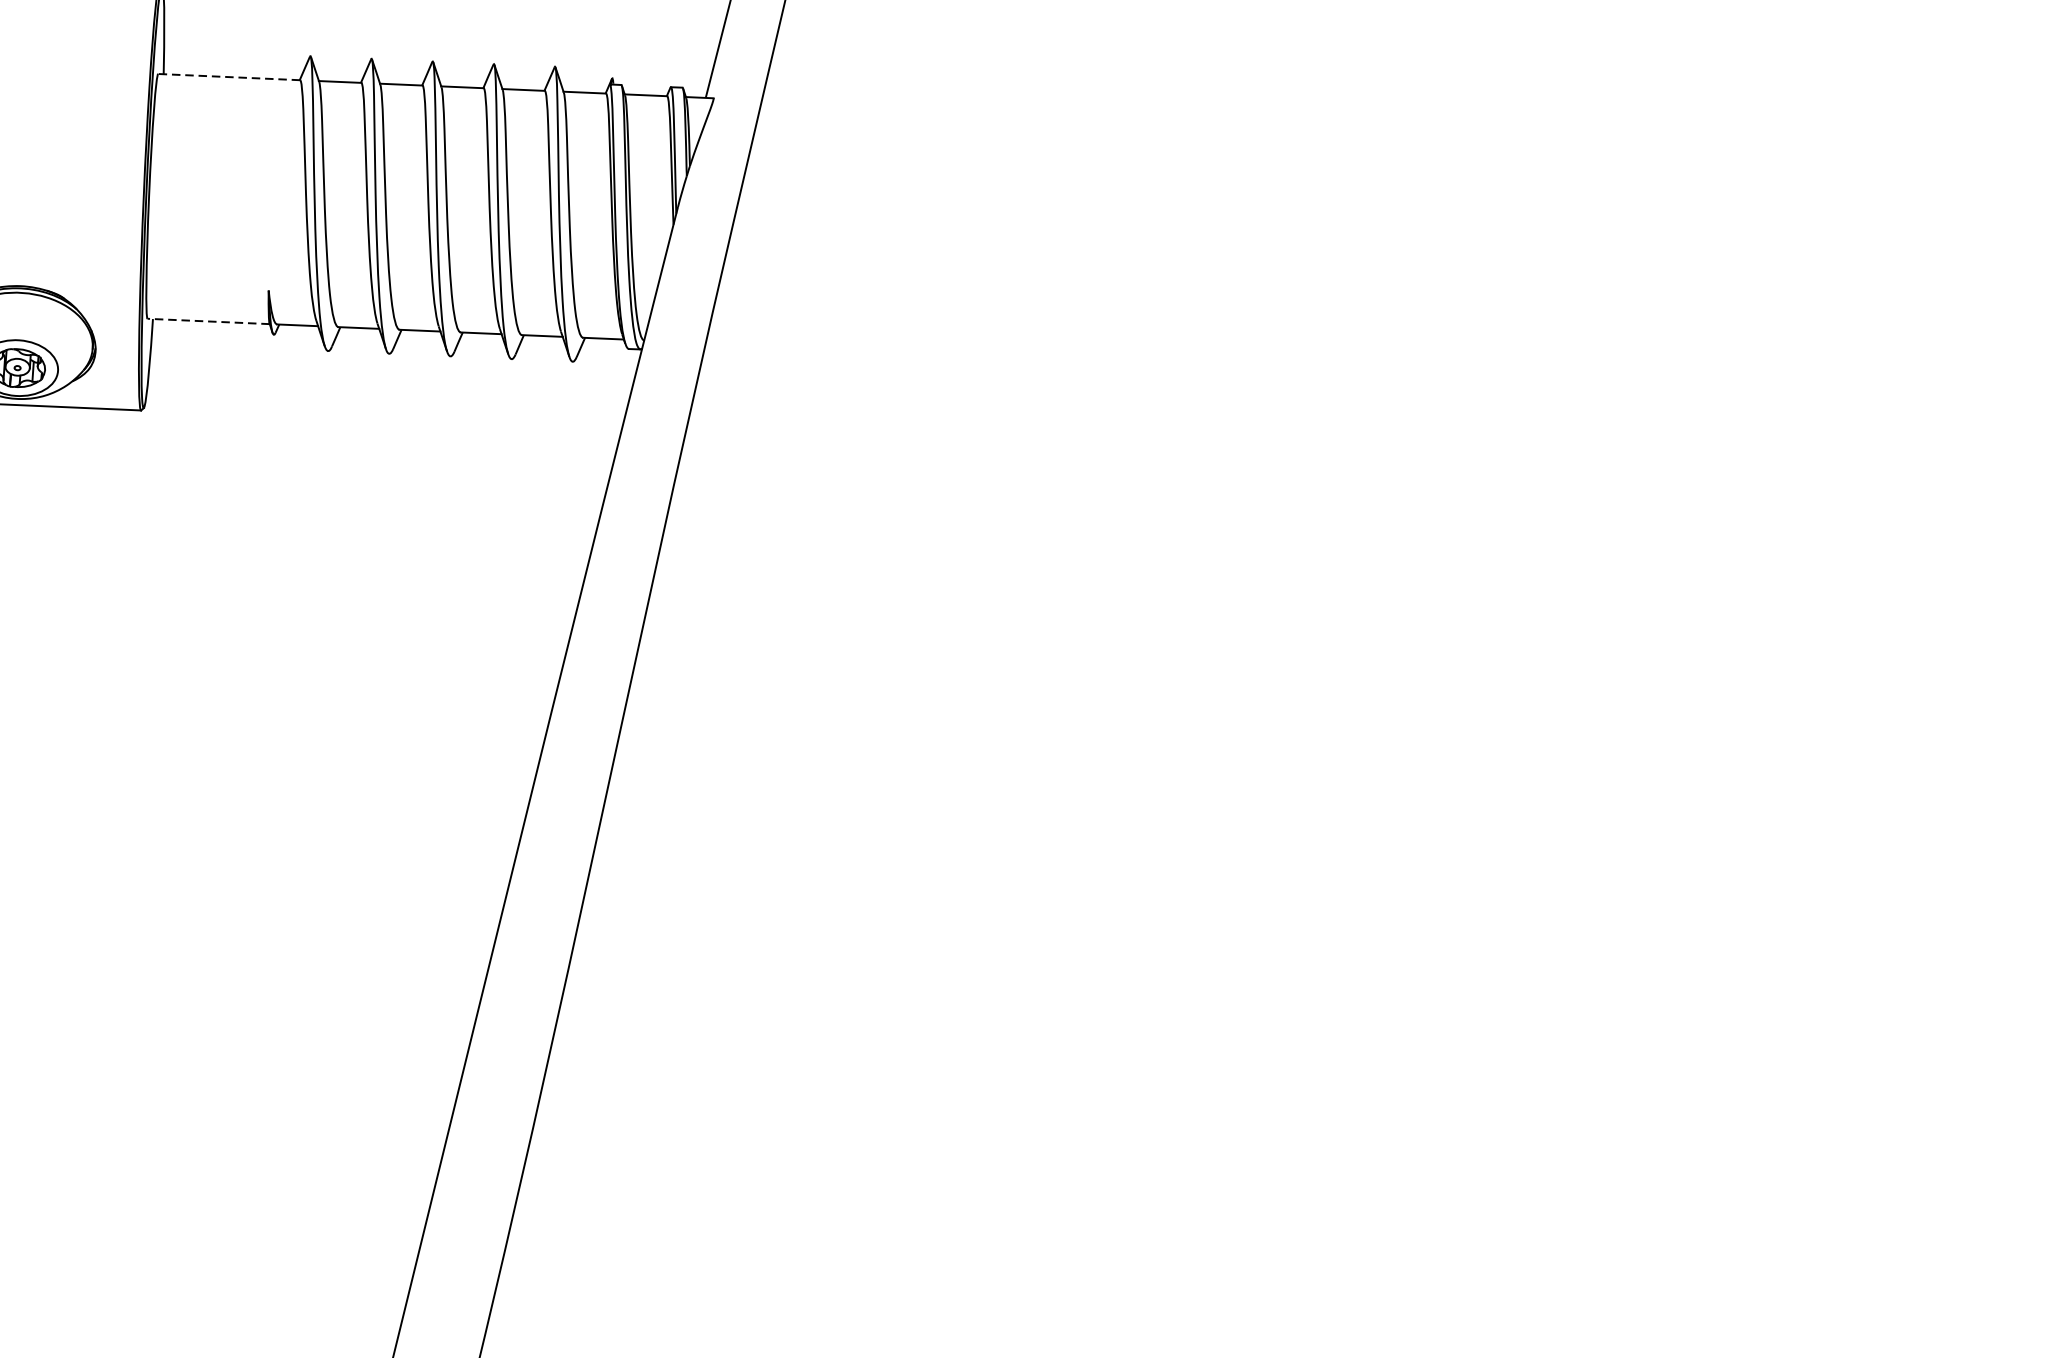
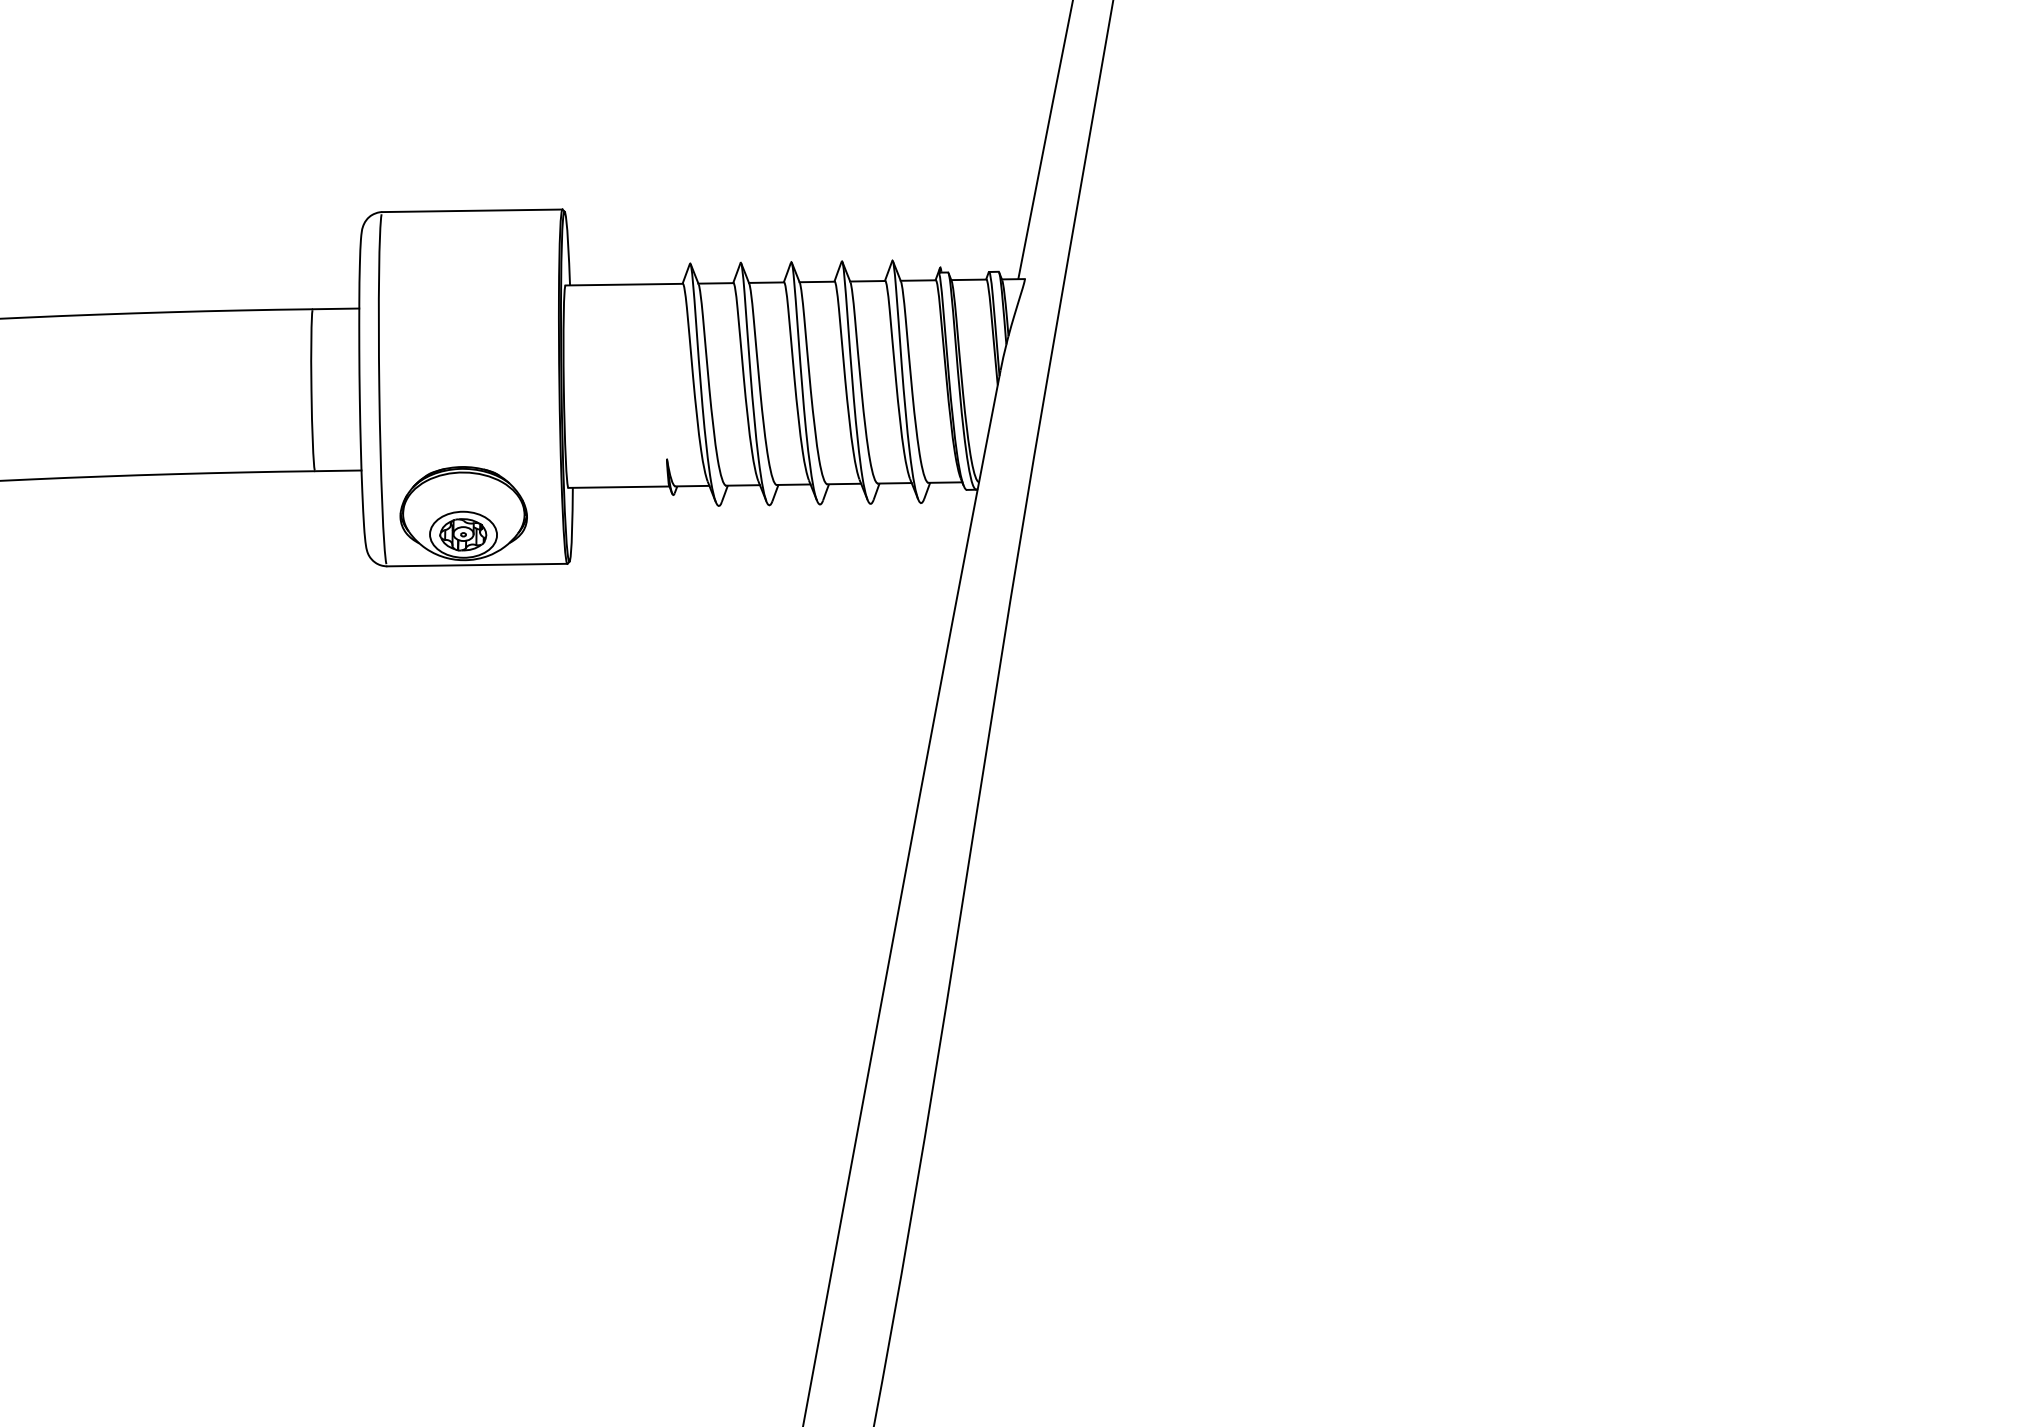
line: (229, 76) -> (624, 284), dashed -> solid
line: (208, 321) -> (618, 487), dashed -> solid

